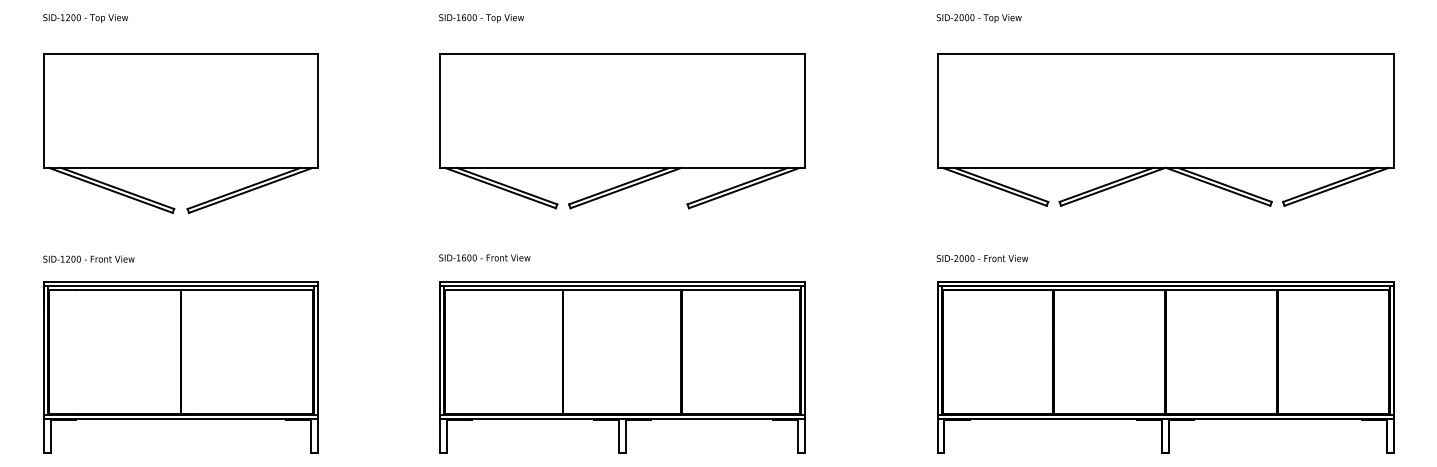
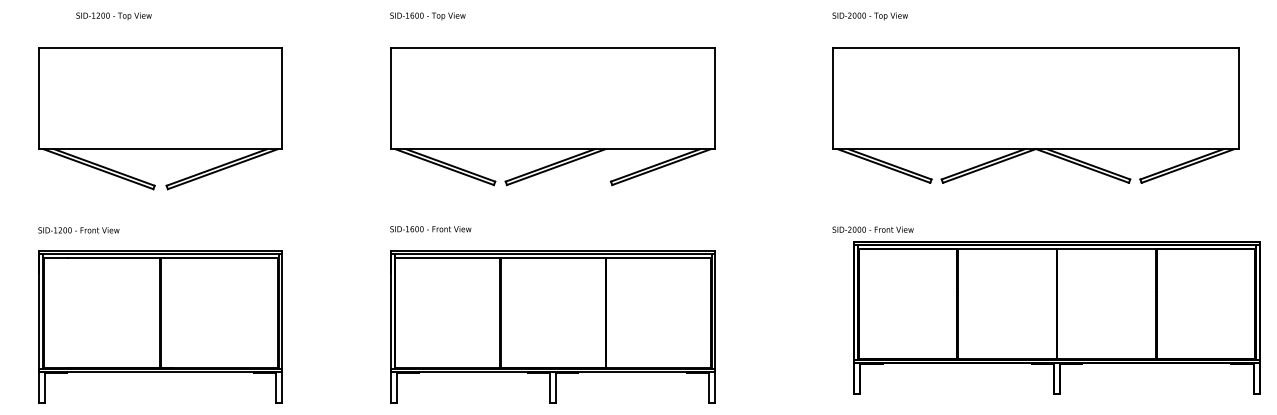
text: (85, 18) -> (113, 16), moved
part: (1165, 367) -> (1056, 317), moved

